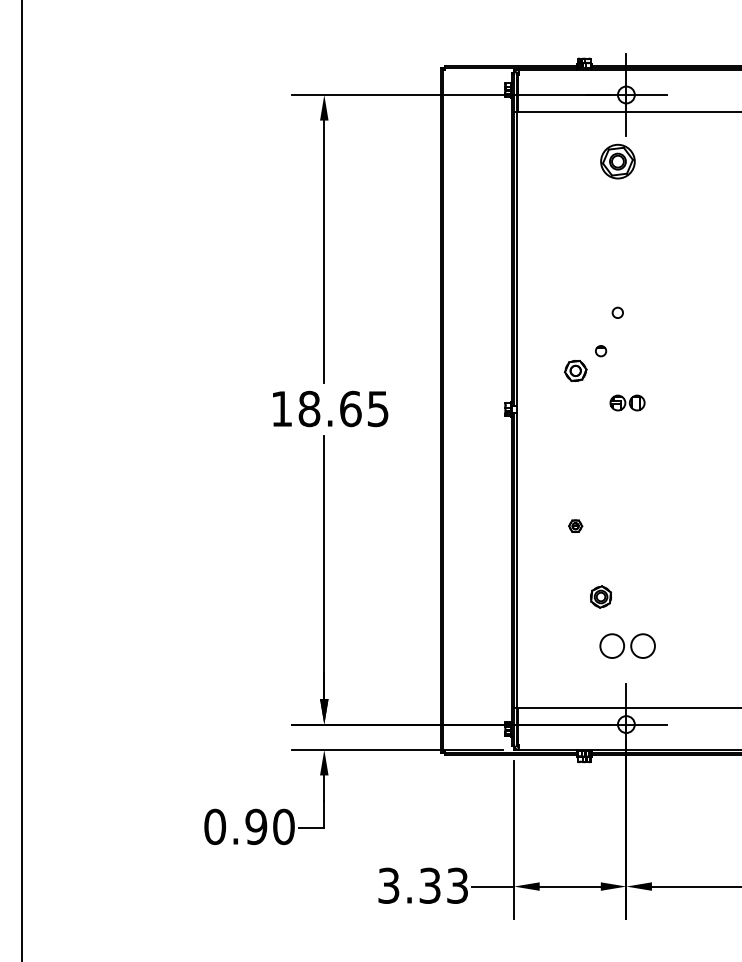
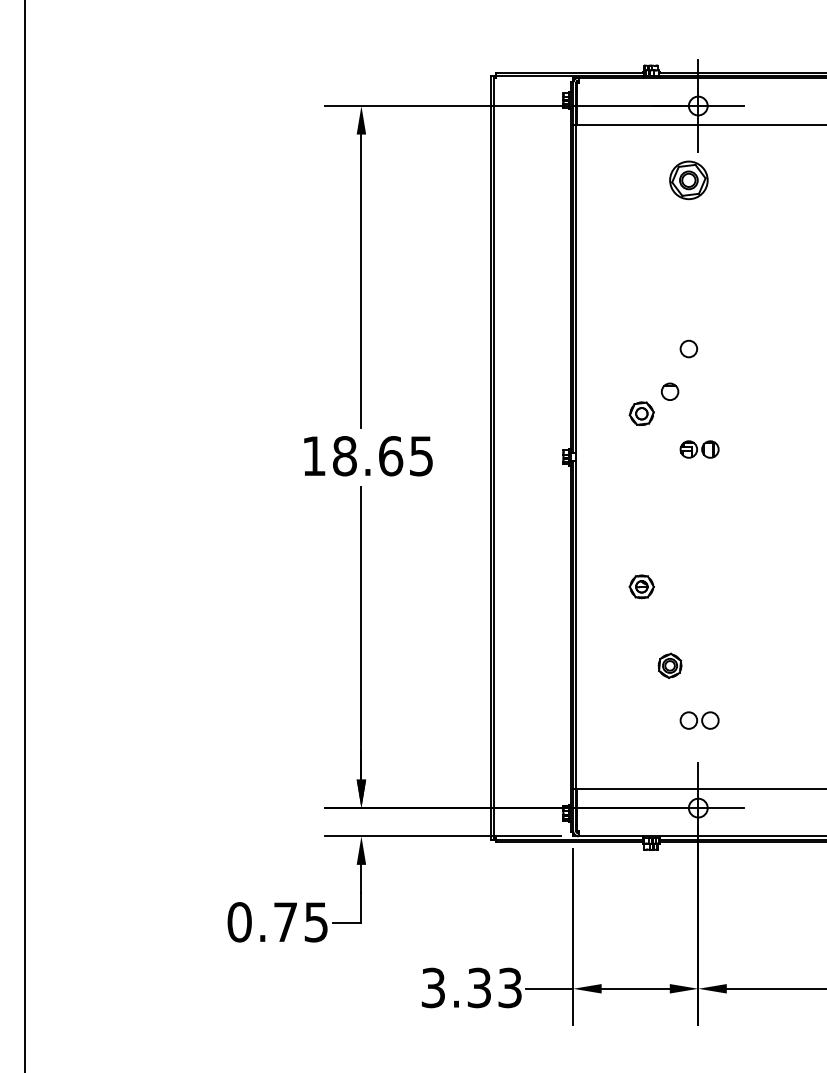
circle: (617, 312) -> (688, 348), size x1.43
part: (600, 350) -> (669, 391), size x1.43
part: (575, 525) -> (641, 586), size x1.67
part: (627, 645) -> (699, 720), size x0.62
text: (269, 827) -> (300, 922), 0.90 -> 0.75

